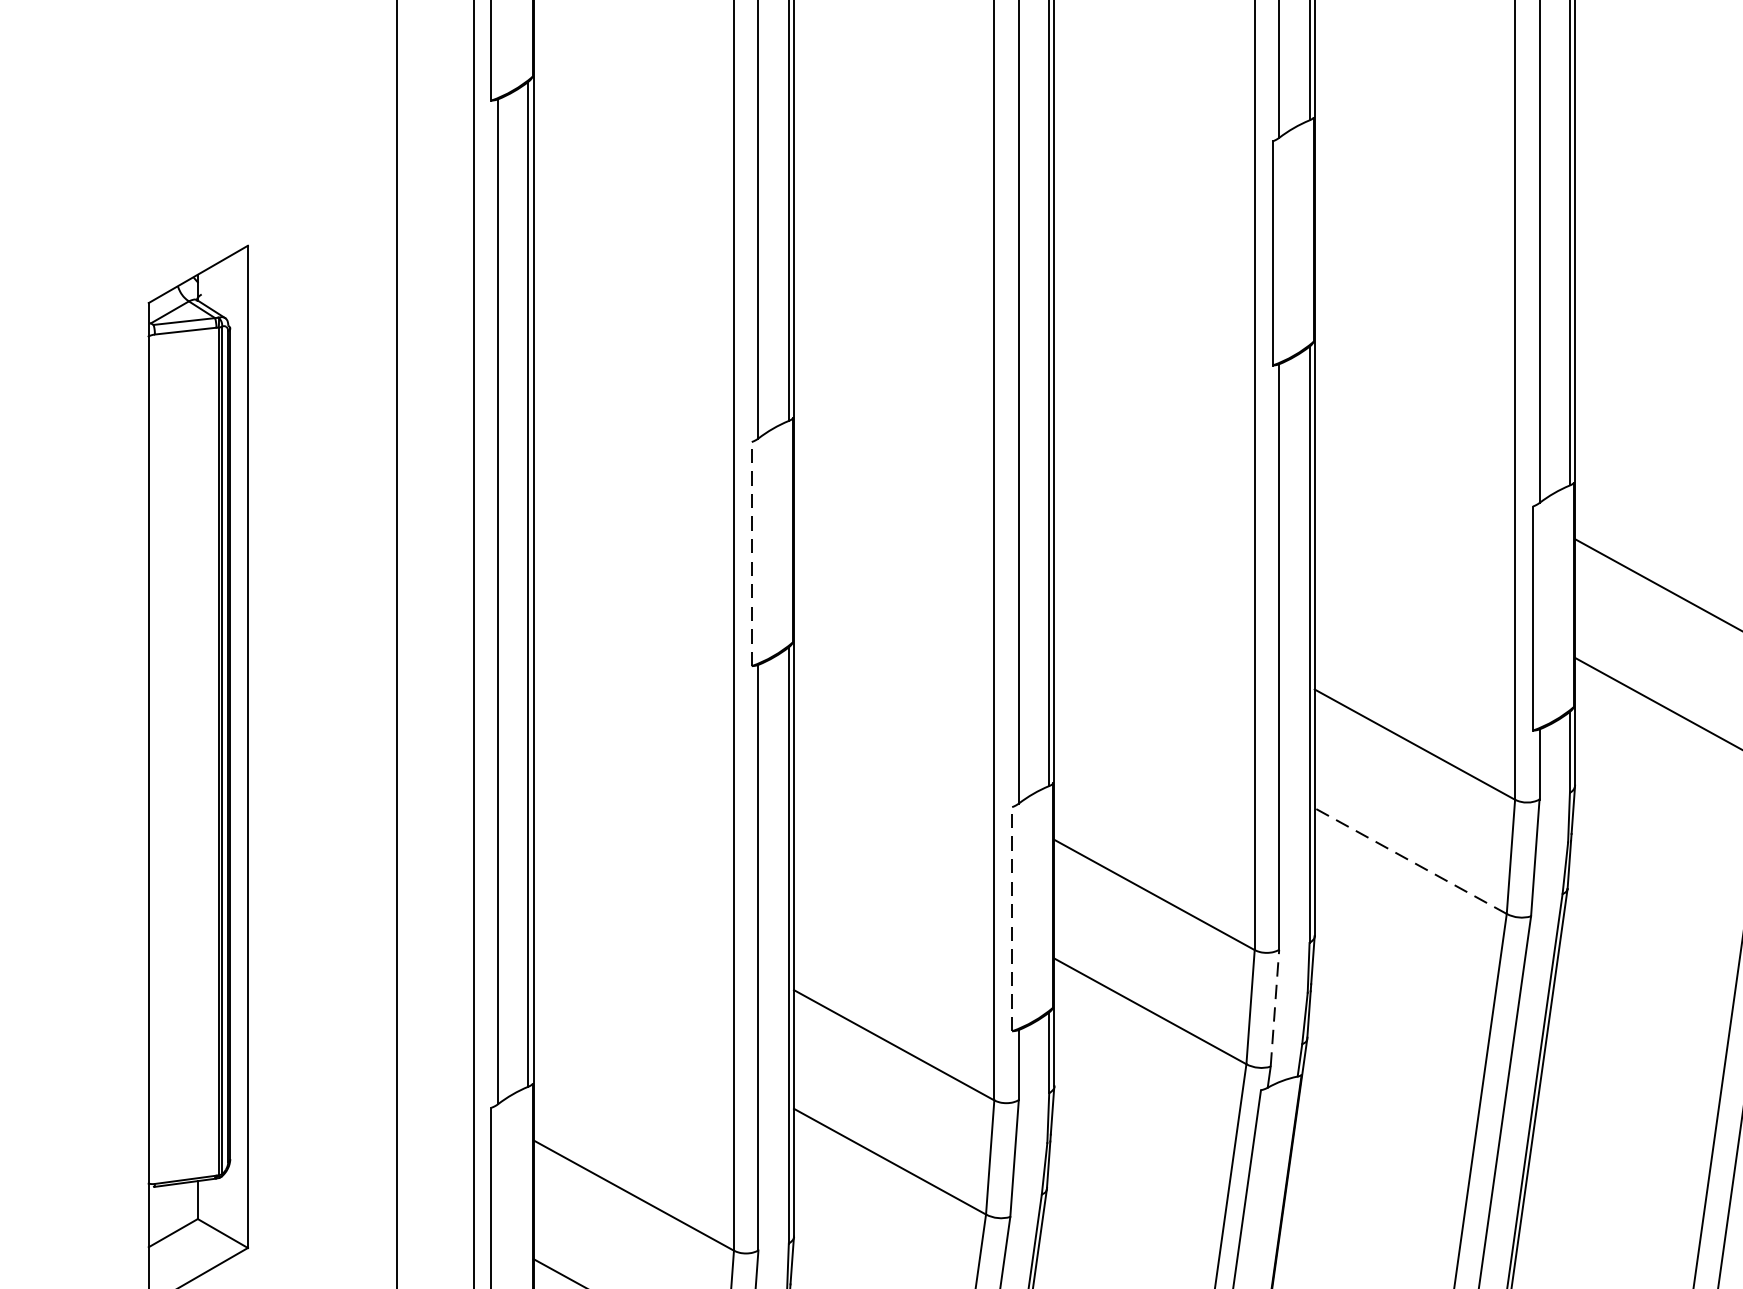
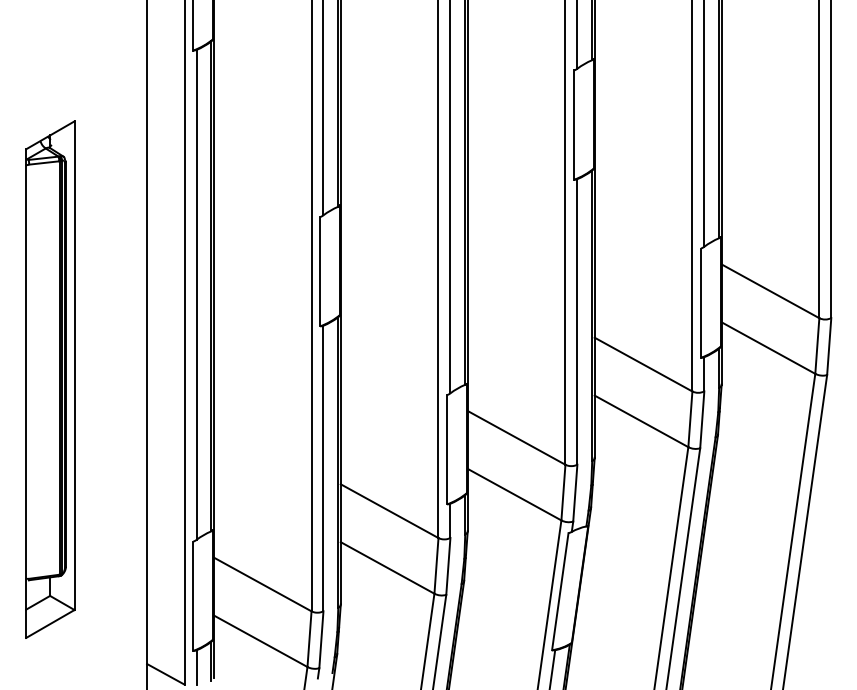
line: (752, 553) -> (320, 271), dashed -> solid
line: (1410, 861) -> (641, 421), dashed -> solid
line: (1012, 918) -> (447, 449), dashed -> solid
line: (1275, 1008) -> (575, 493), dashed -> solid

